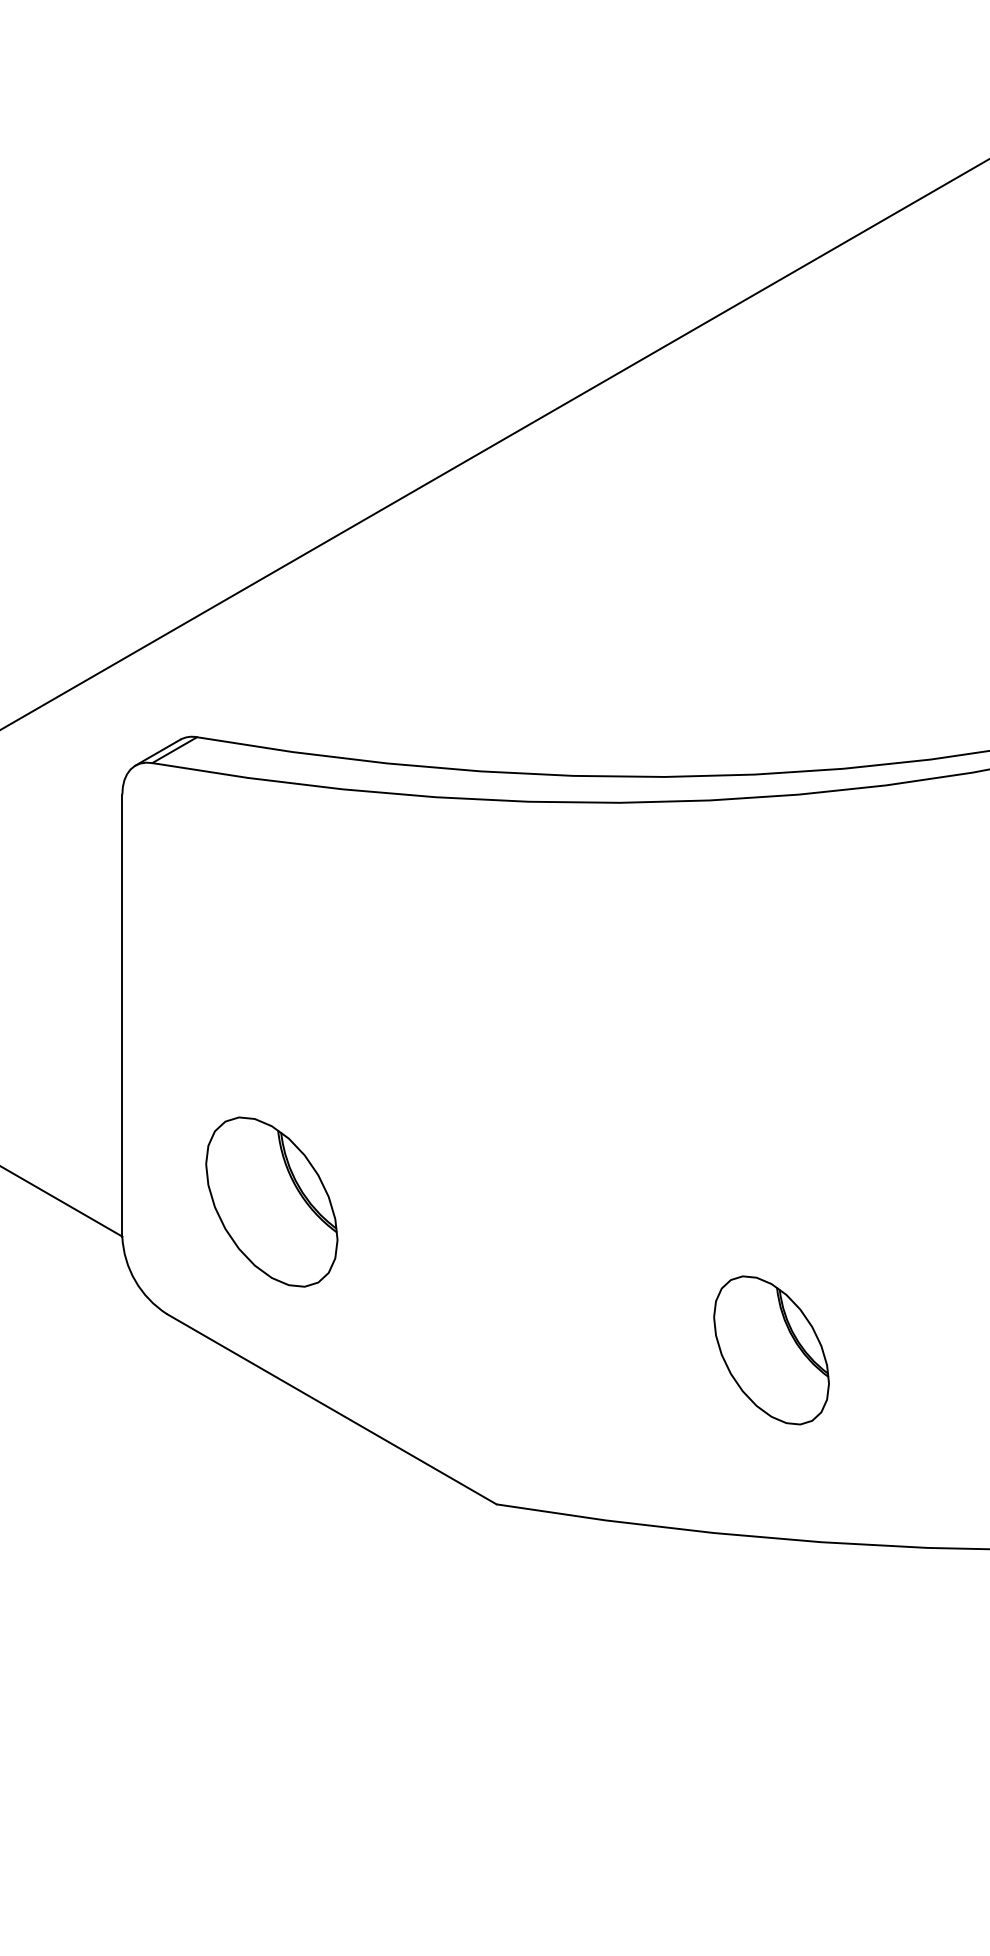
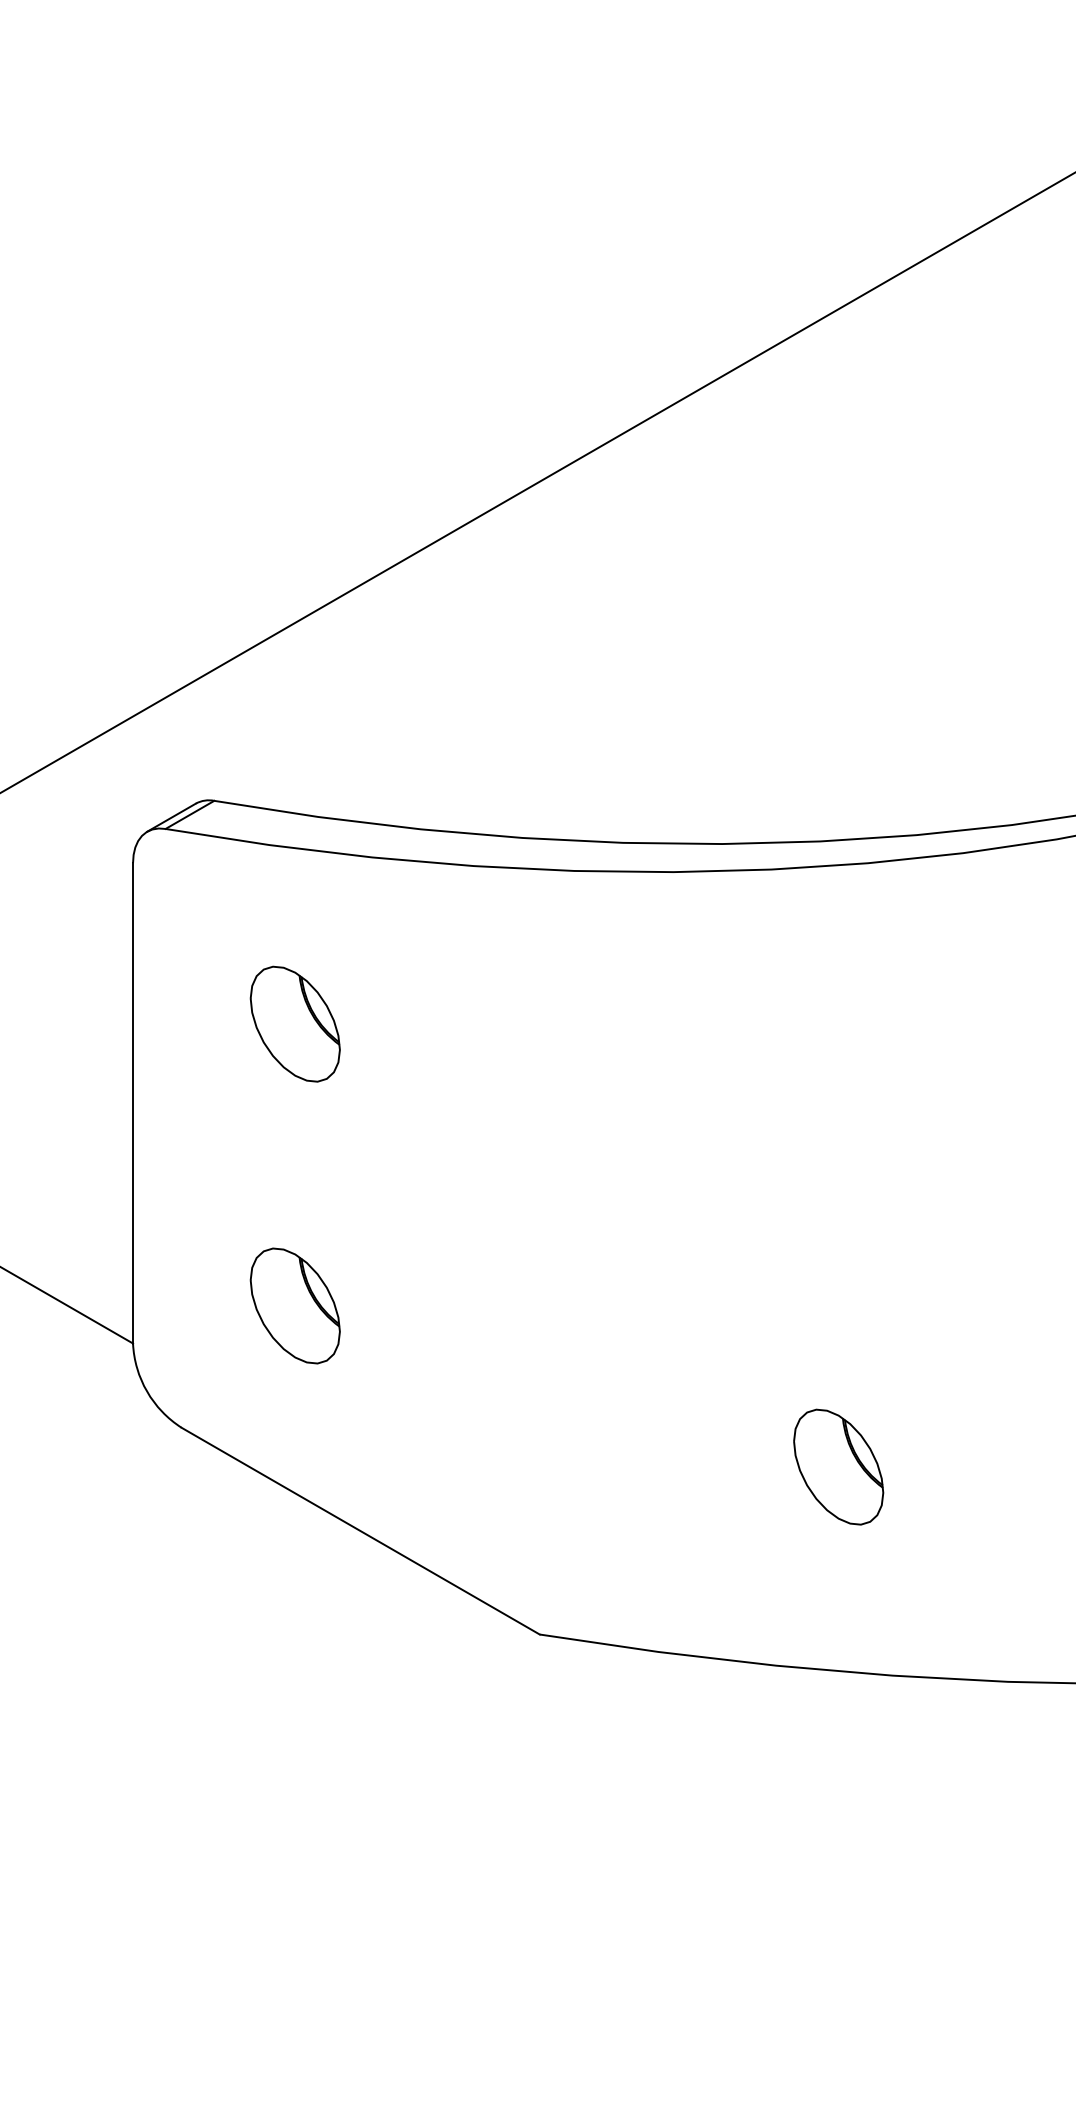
part: (270, 942) -> (294, 1023), added
part: (270, 1201) -> (294, 1305), size x0.62
part: (771, 1349) -> (838, 1466), size x0.71

